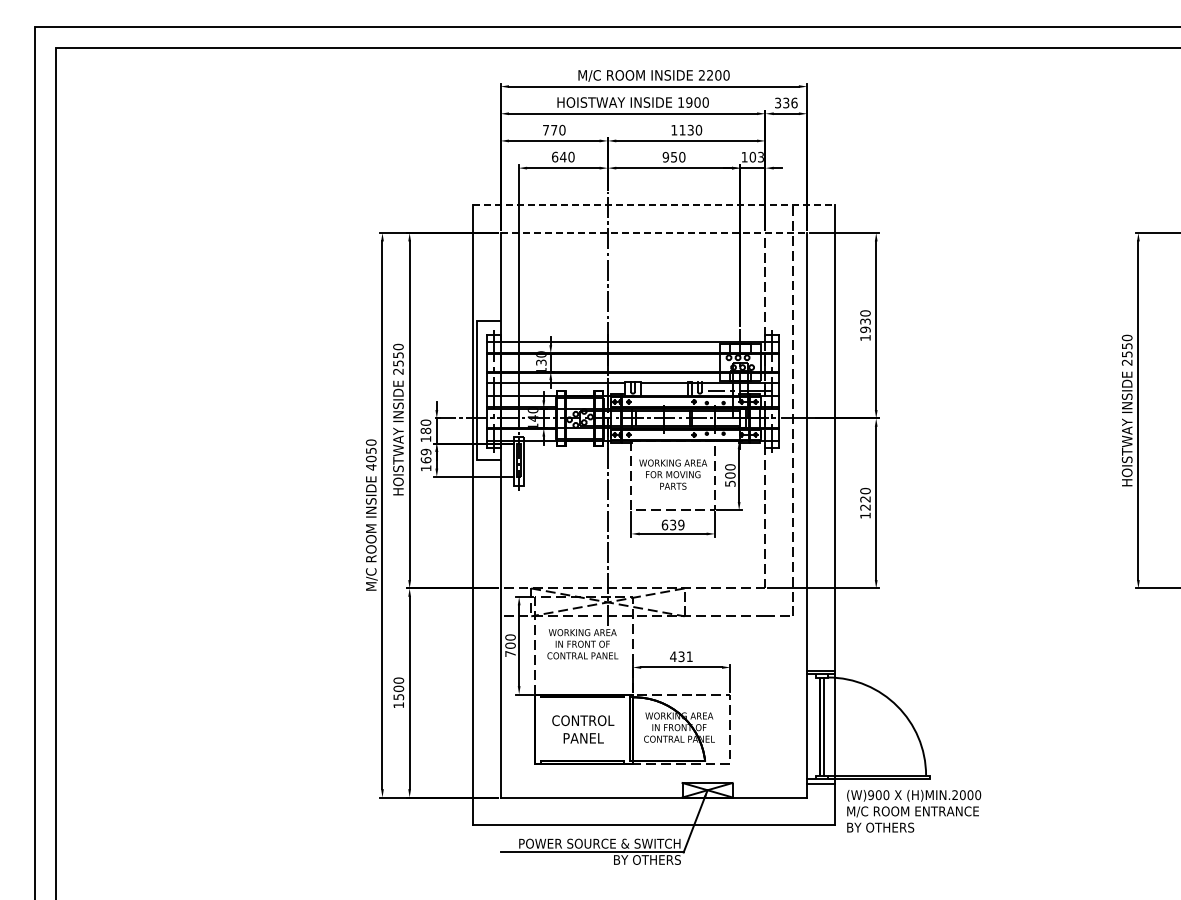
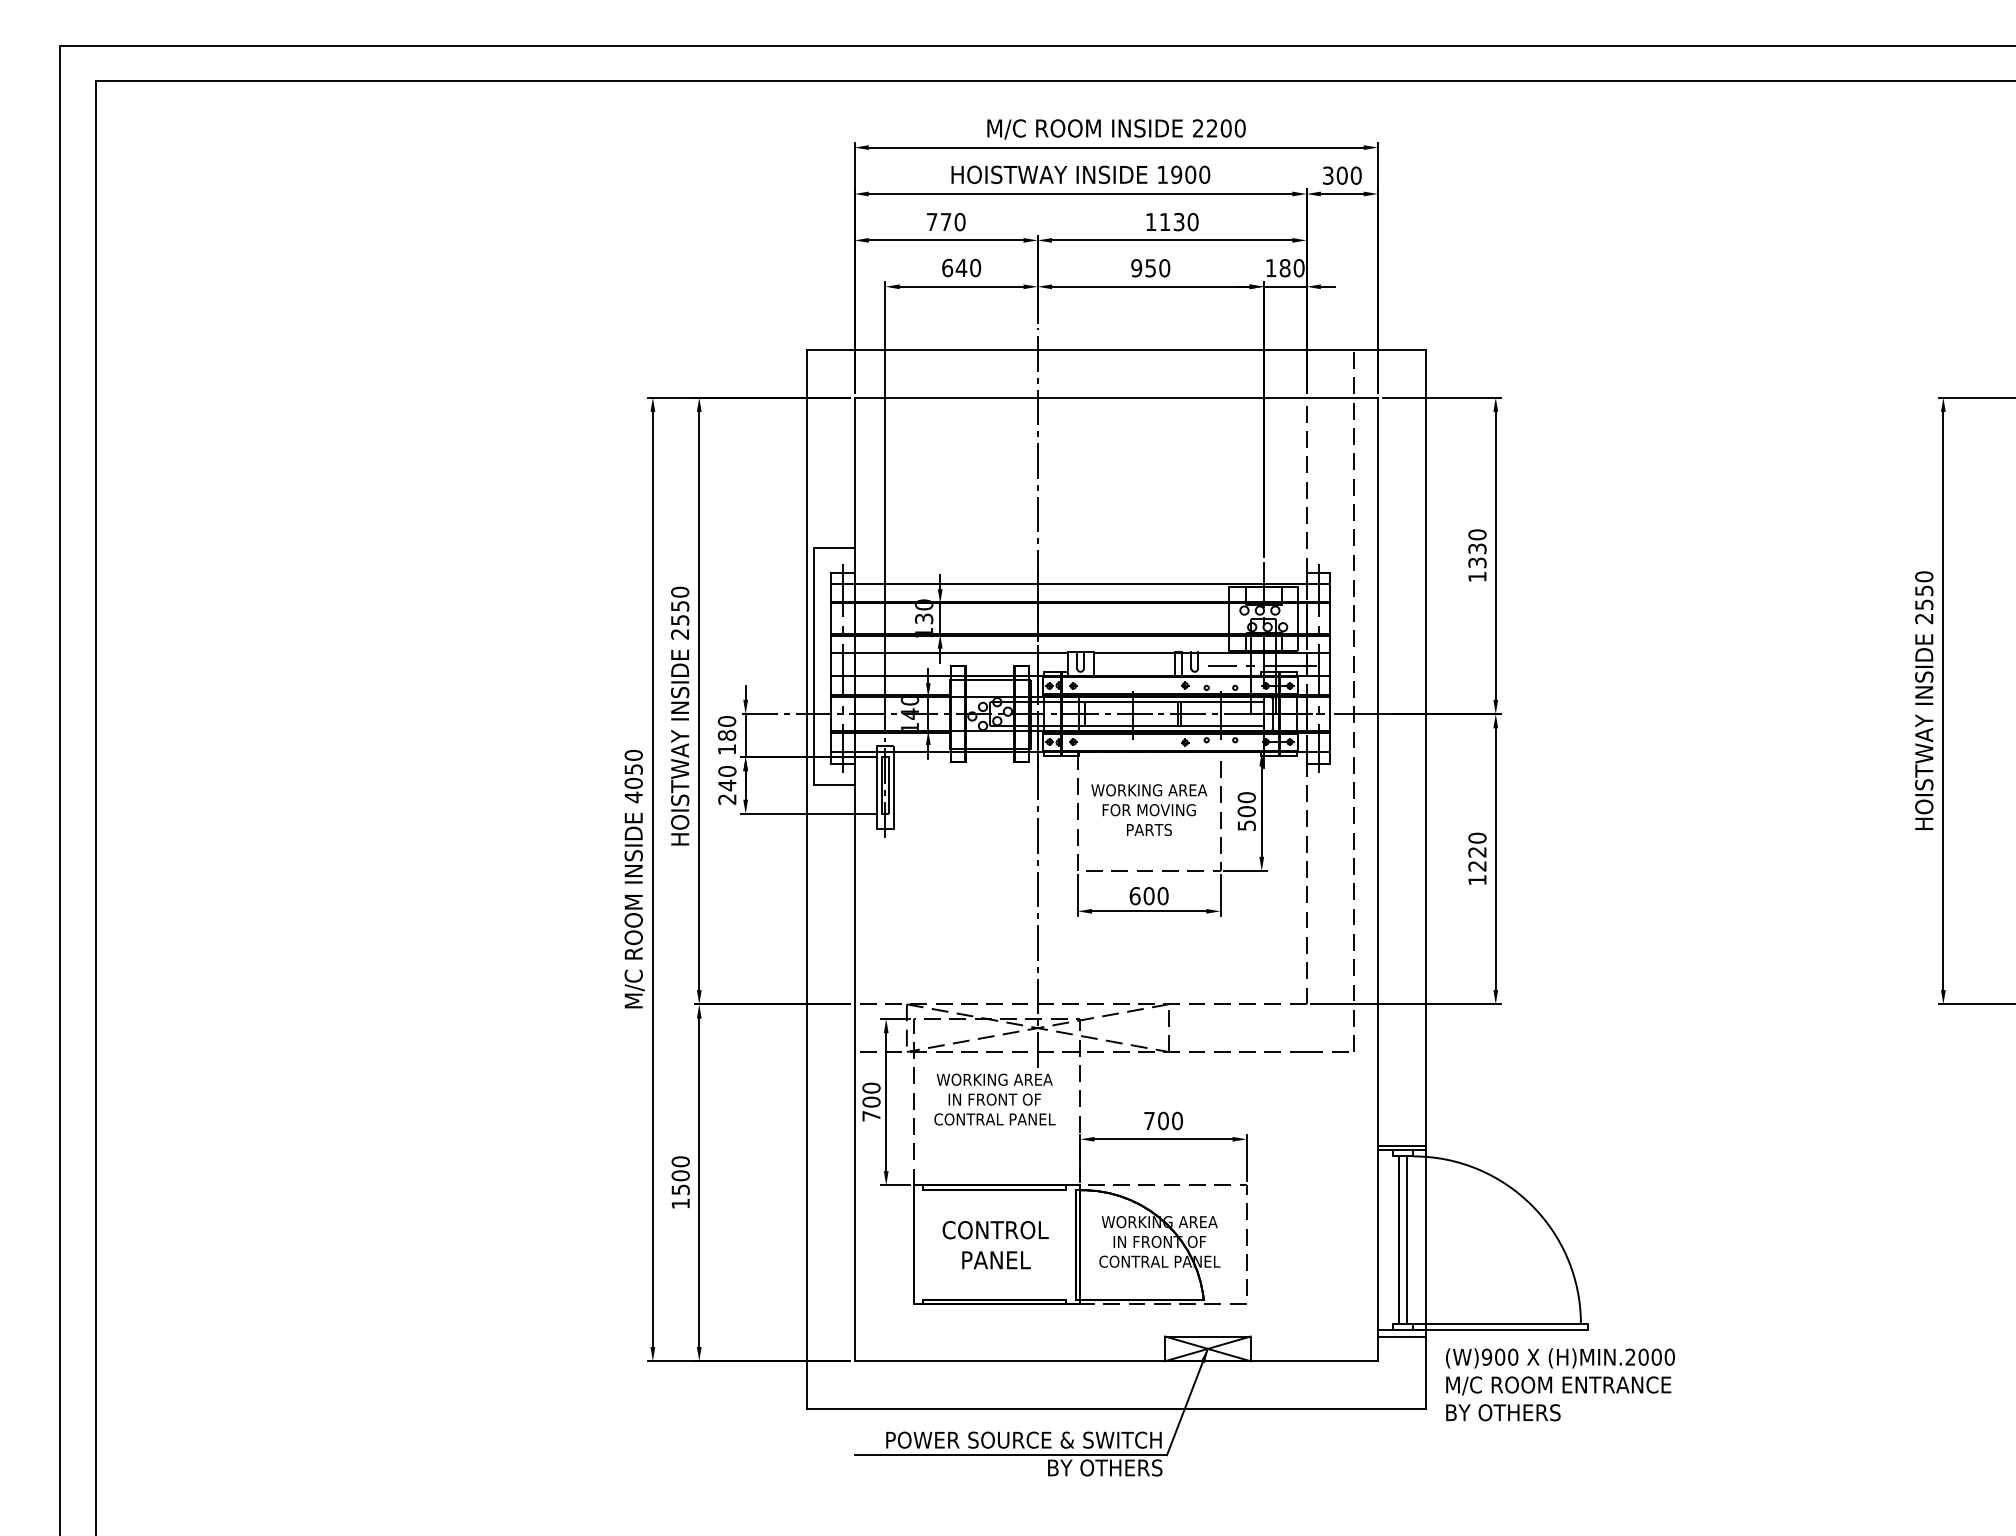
text: (790, 102) -> (1349, 174), 336 -> 300
text: (756, 157) -> (1291, 268), 103 -> 180
line: (654, 205) -> (1117, 350), dashed -> solid
line: (654, 233) -> (1117, 398), dashed -> solid
text: (865, 329) -> (1477, 562), 1930 -> 1330
text: (425, 460) -> (726, 785), 169 -> 240
text: (677, 524) -> (1156, 895), 639 -> 600
text: (681, 656) -> (1163, 1120), 431 -> 700

